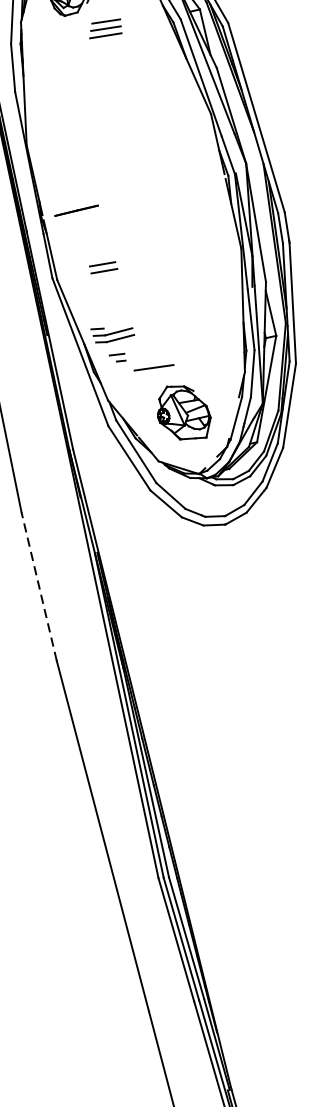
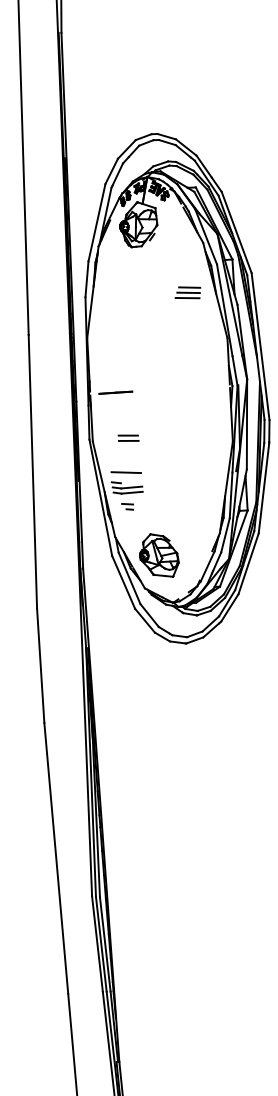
part: (104, 28) -> (187, 292), moved
line: (153, 367) -> (125, 472), moved
part: (183, 412) -> (159, 555), moved
line: (38, 586) -> (40, 665), dashed -> solid

